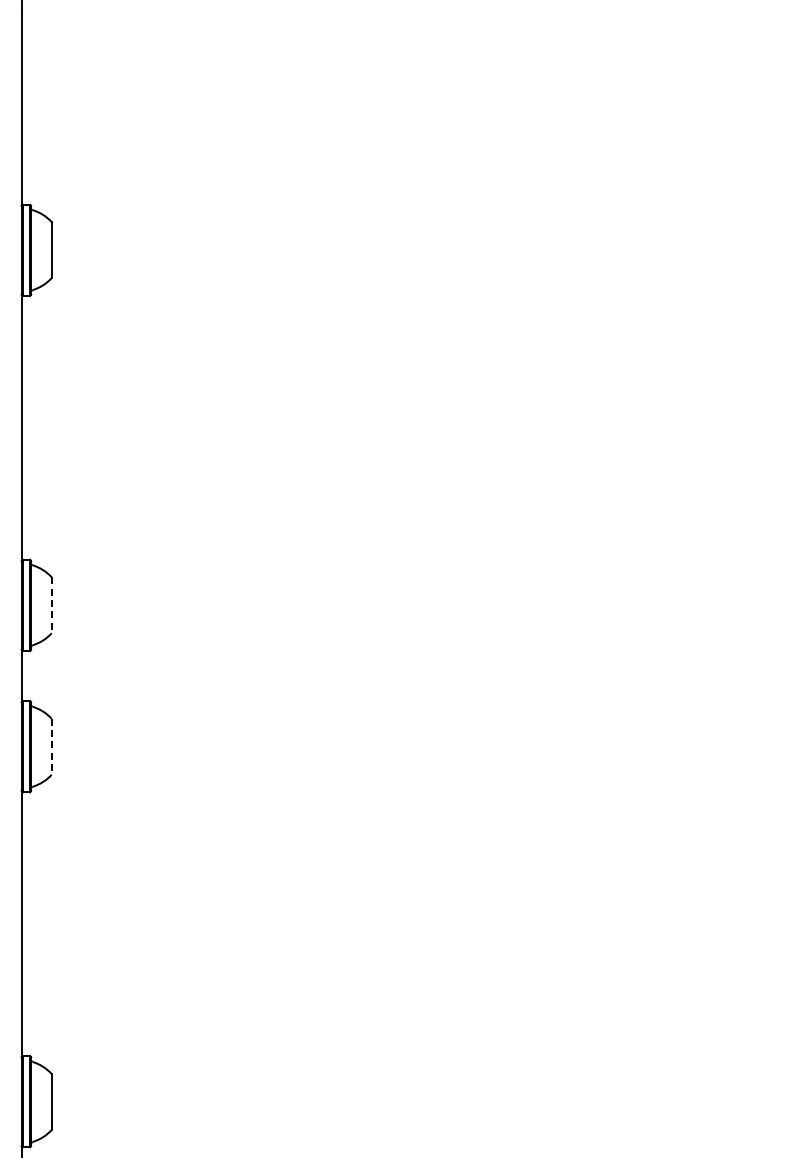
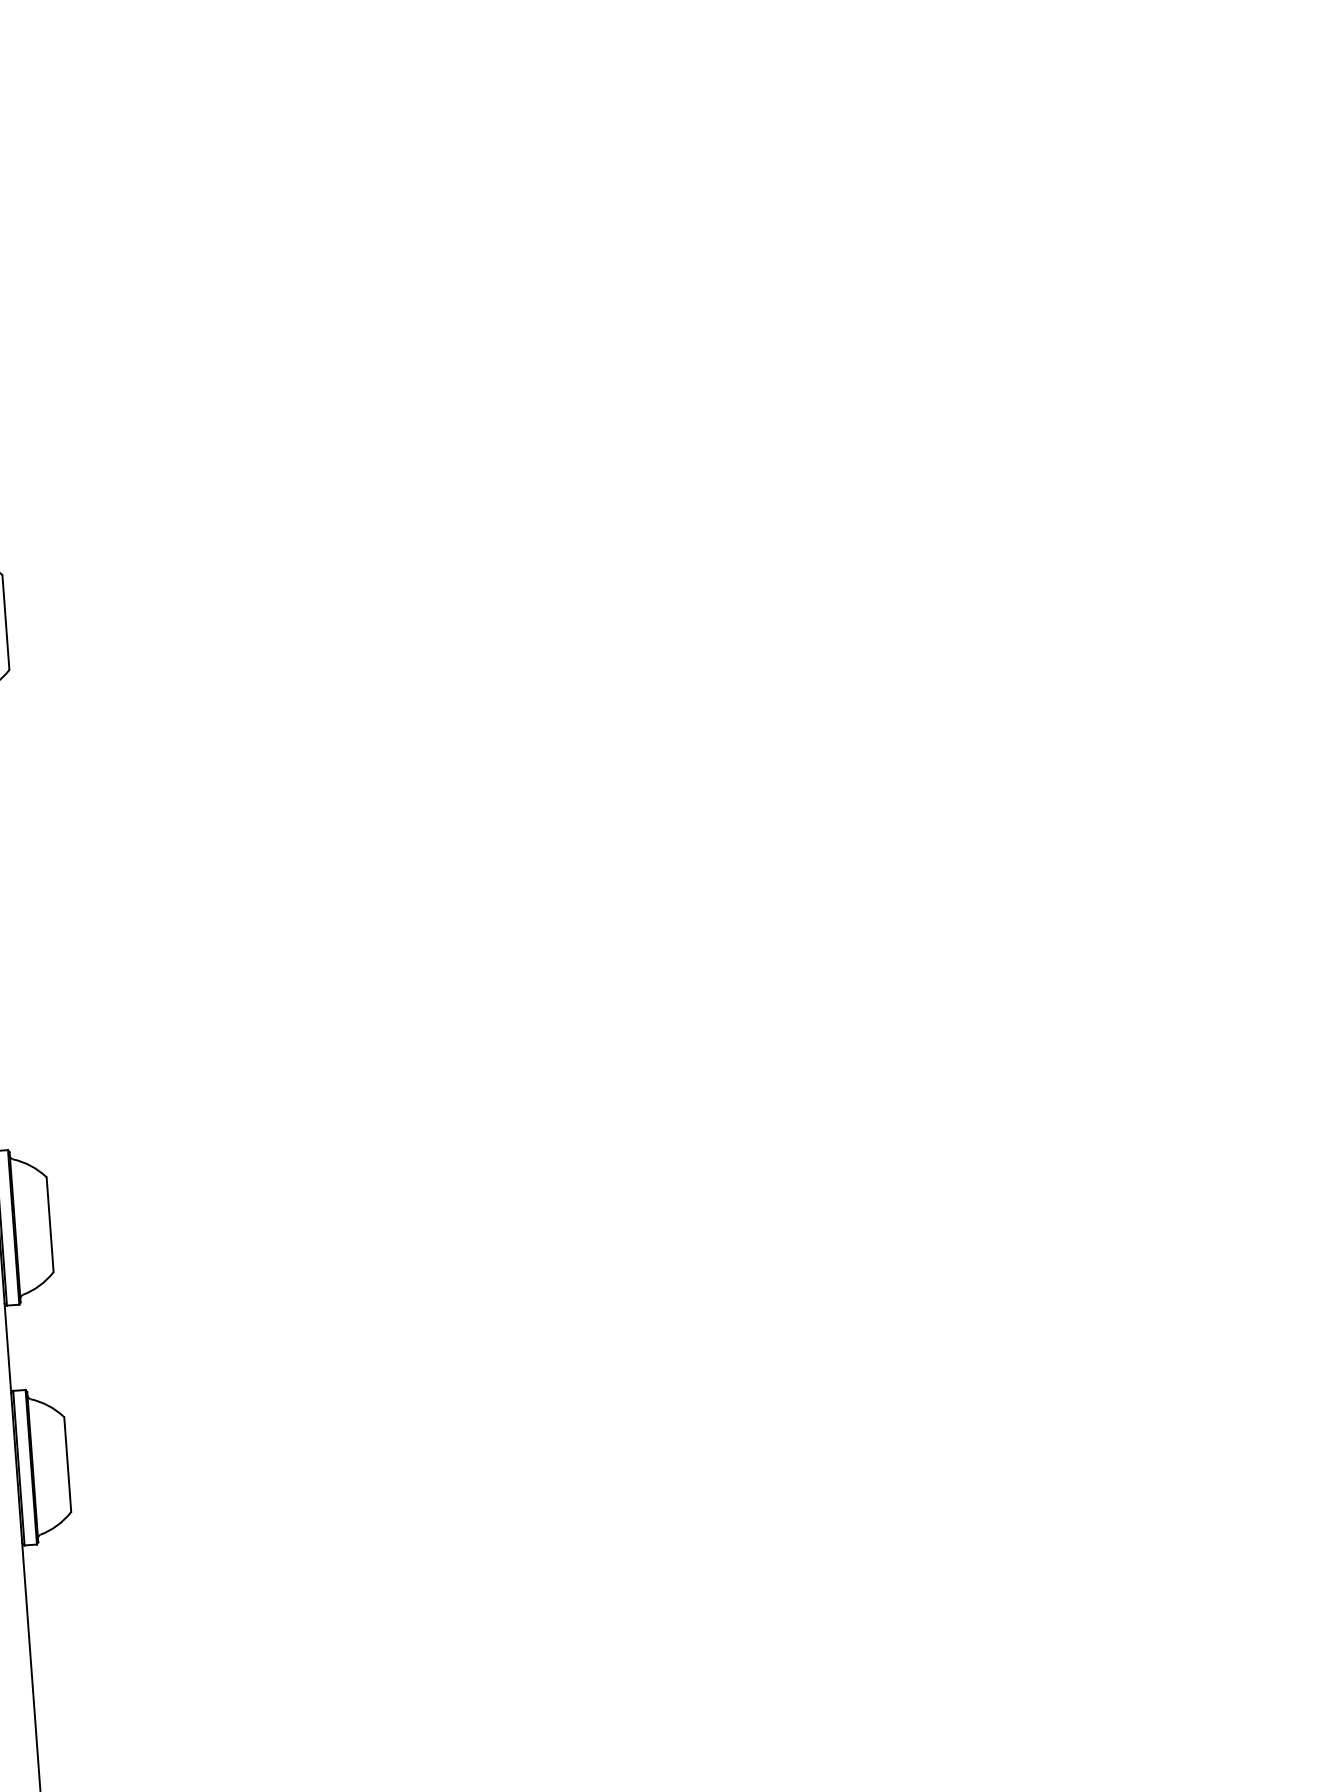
line: (51, 605) -> (49, 1225), dashed -> solid
line: (51, 746) -> (67, 1464), dashed -> solid

